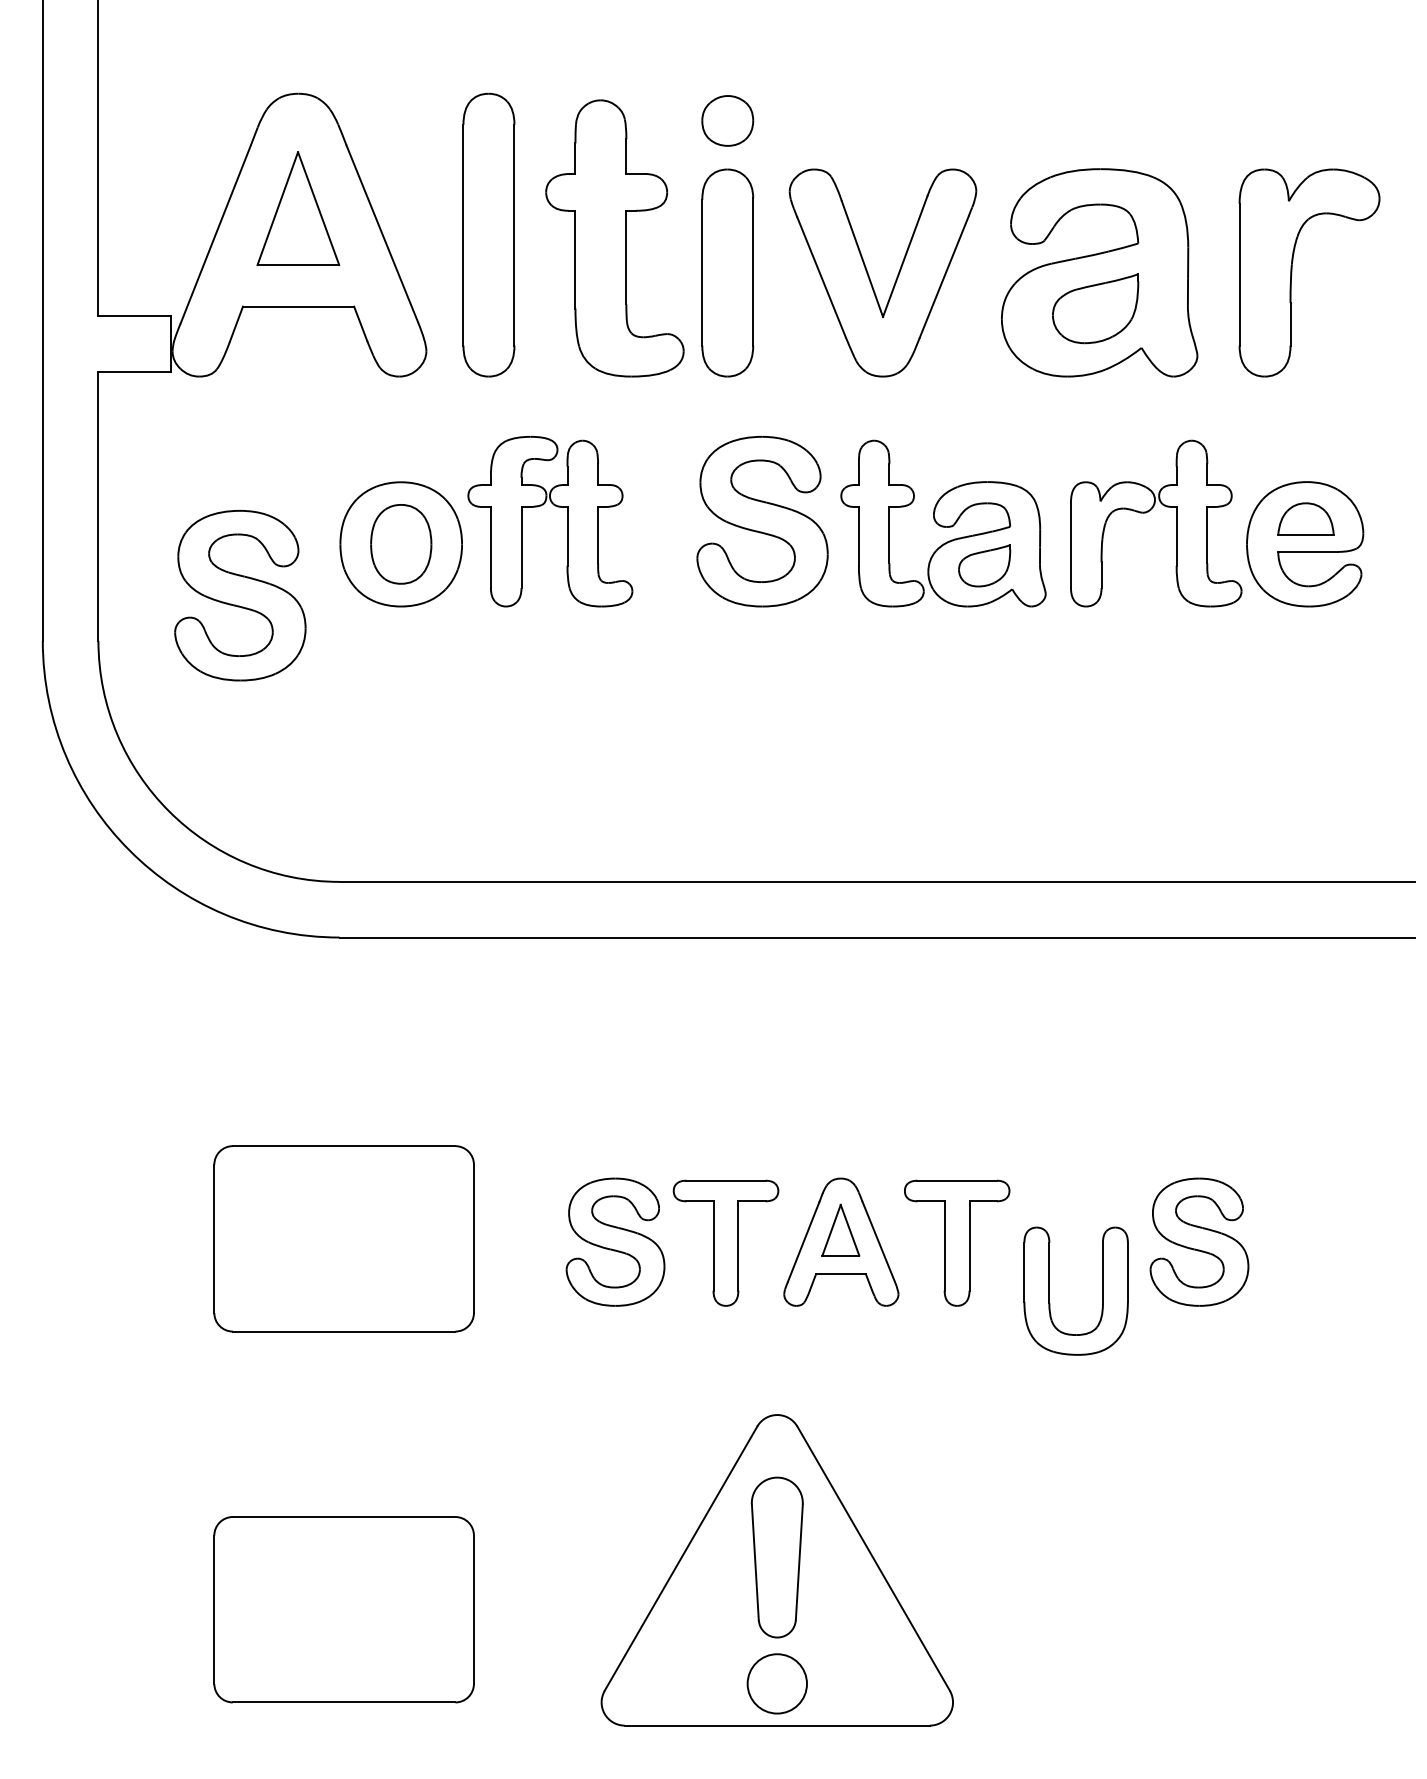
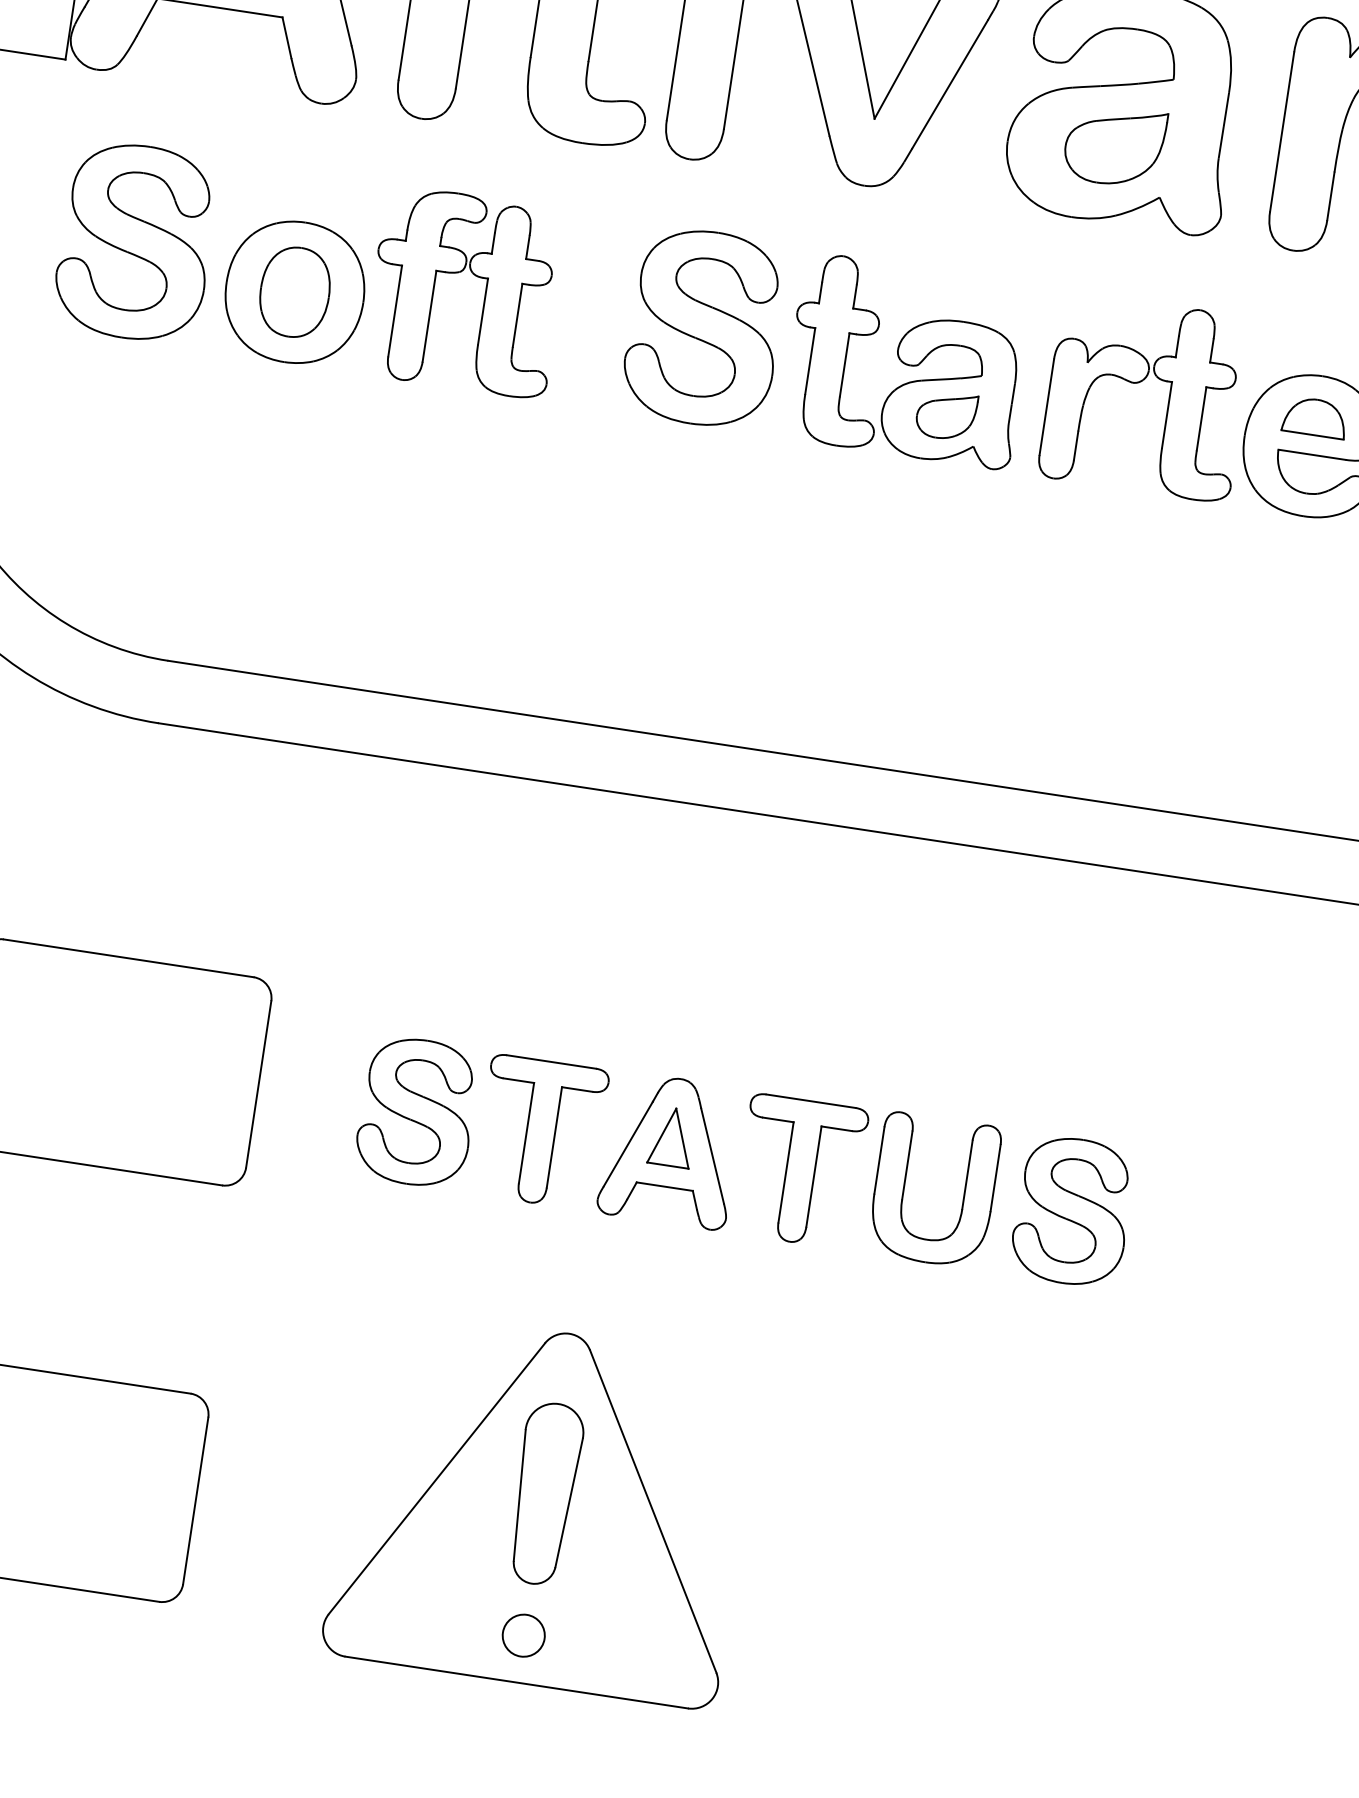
part: (240, 595) -> (136, 242), moved
part: (1049, 1290) -> (904, 1185), moved
circle: (776, 1683) -> (522, 1635), size x0.62

